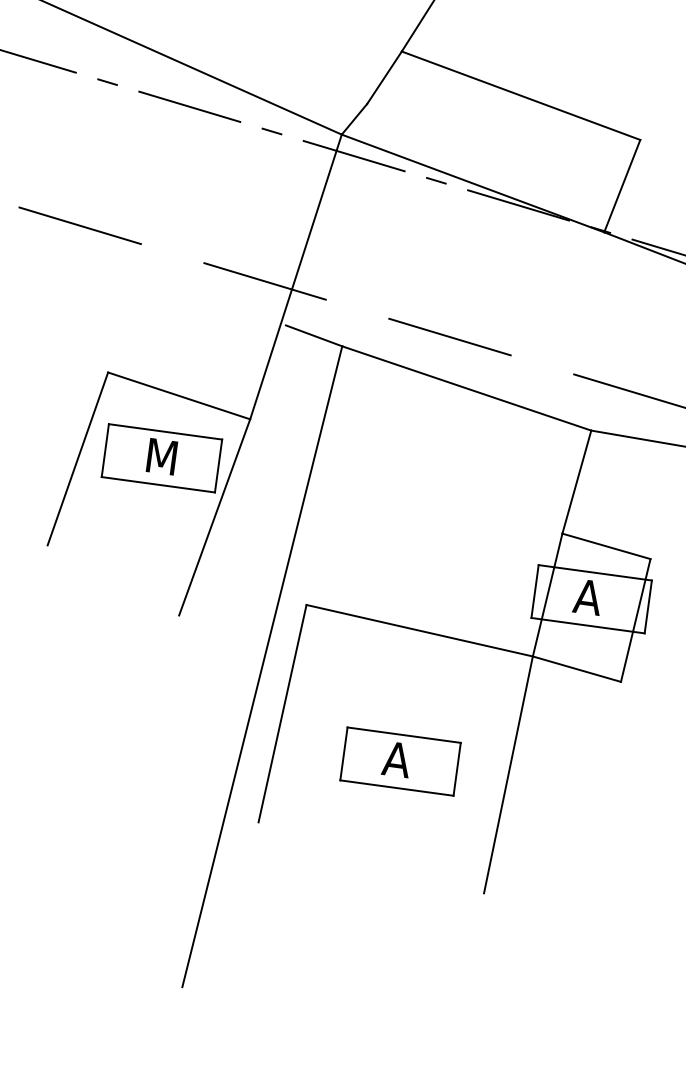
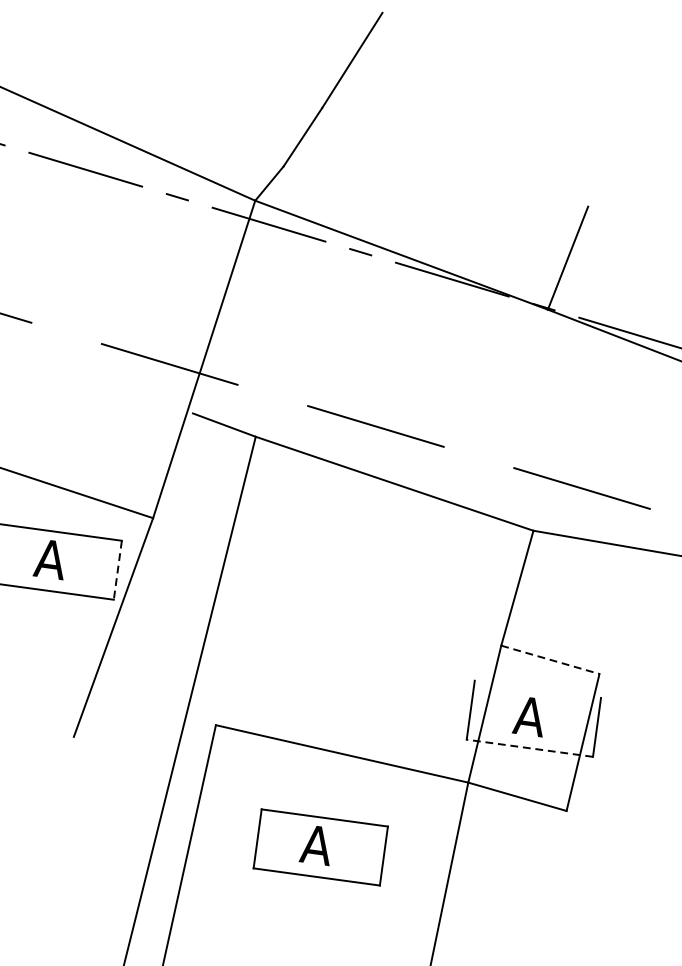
line: (520, 95) -> (454, 157), removed
text: (160, 456) -> (53, 559), M -> A
line: (218, 466) -> (117, 570), solid -> dashed
line: (606, 546) -> (550, 659), solid -> dashed
line: (594, 572) -> (537, 688), removed
line: (587, 625) -> (529, 748), solid -> dashed
part: (400, 761) -> (320, 847), moved

